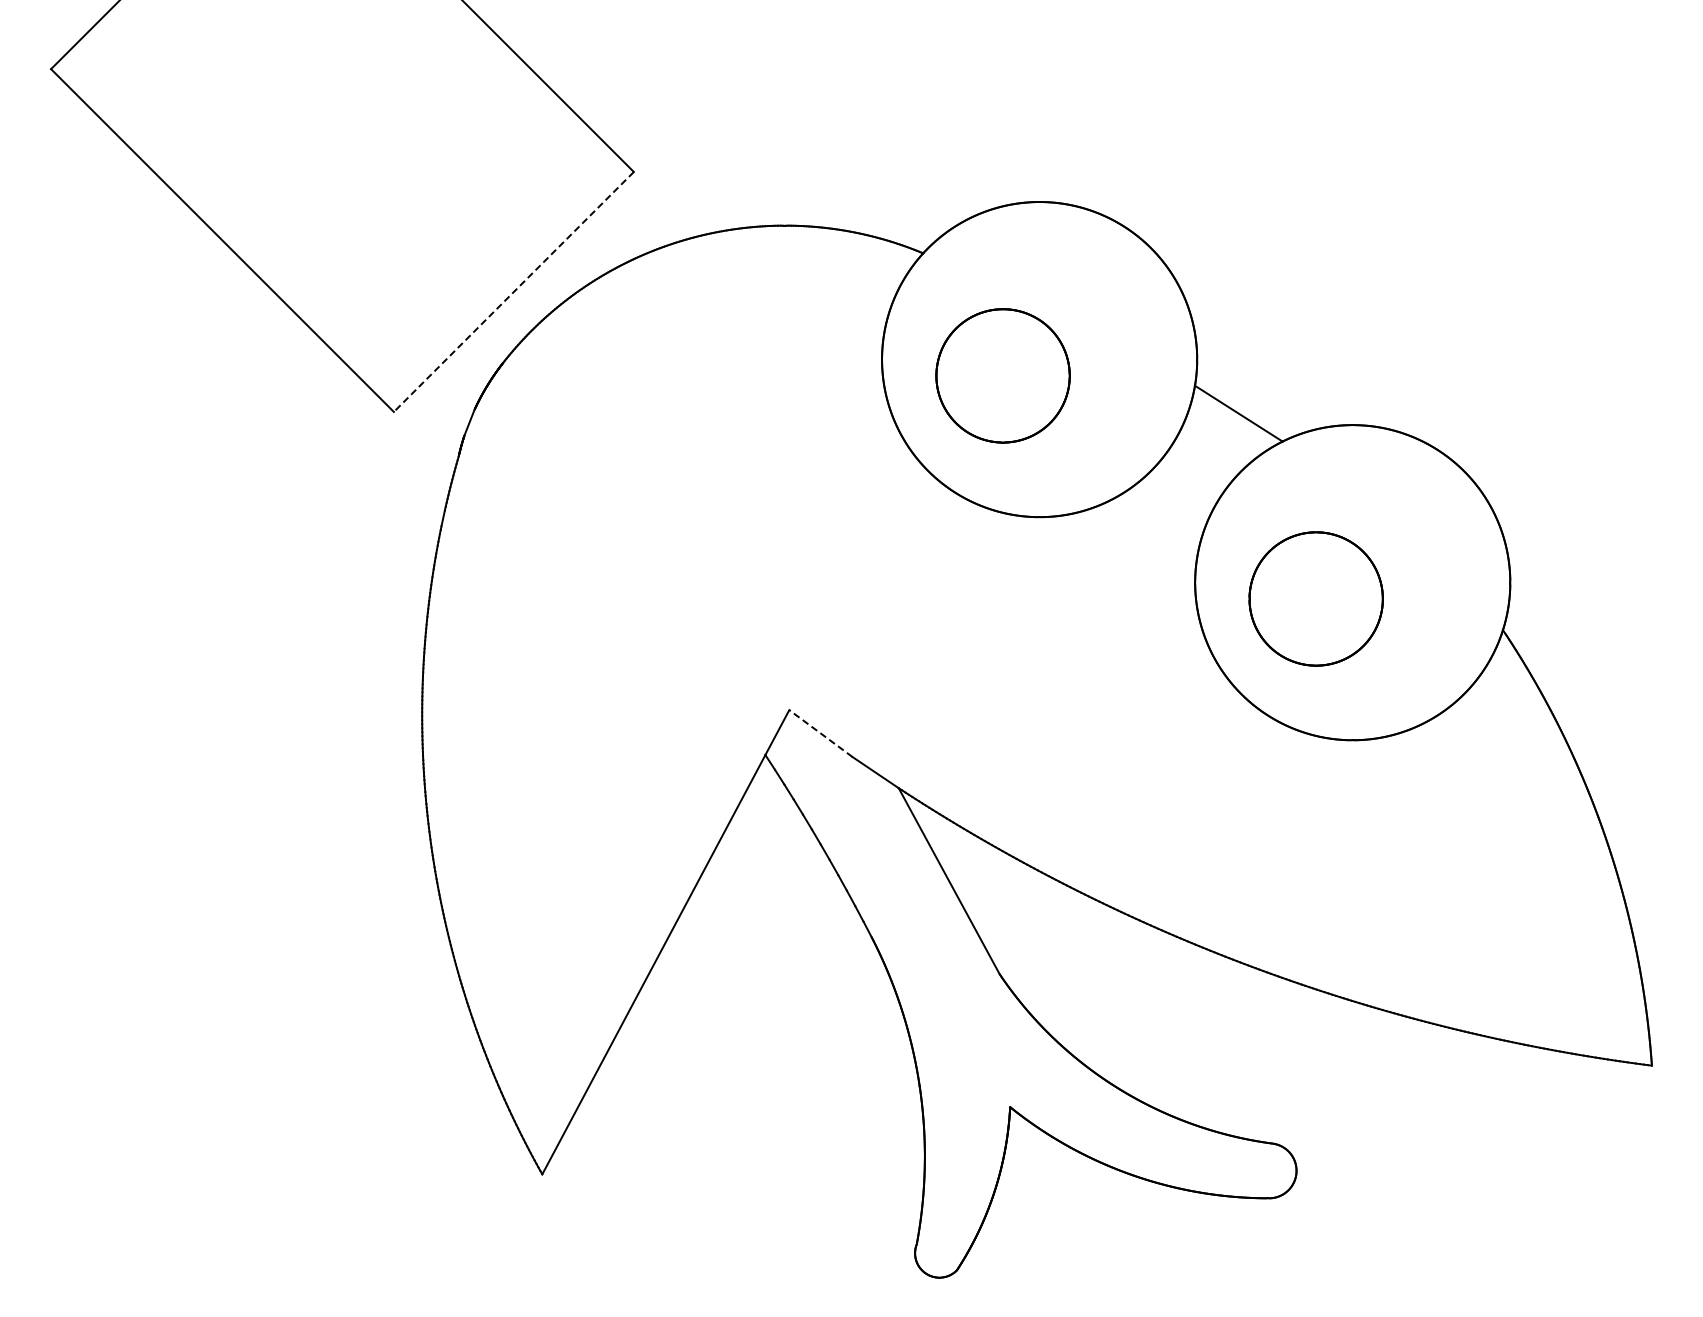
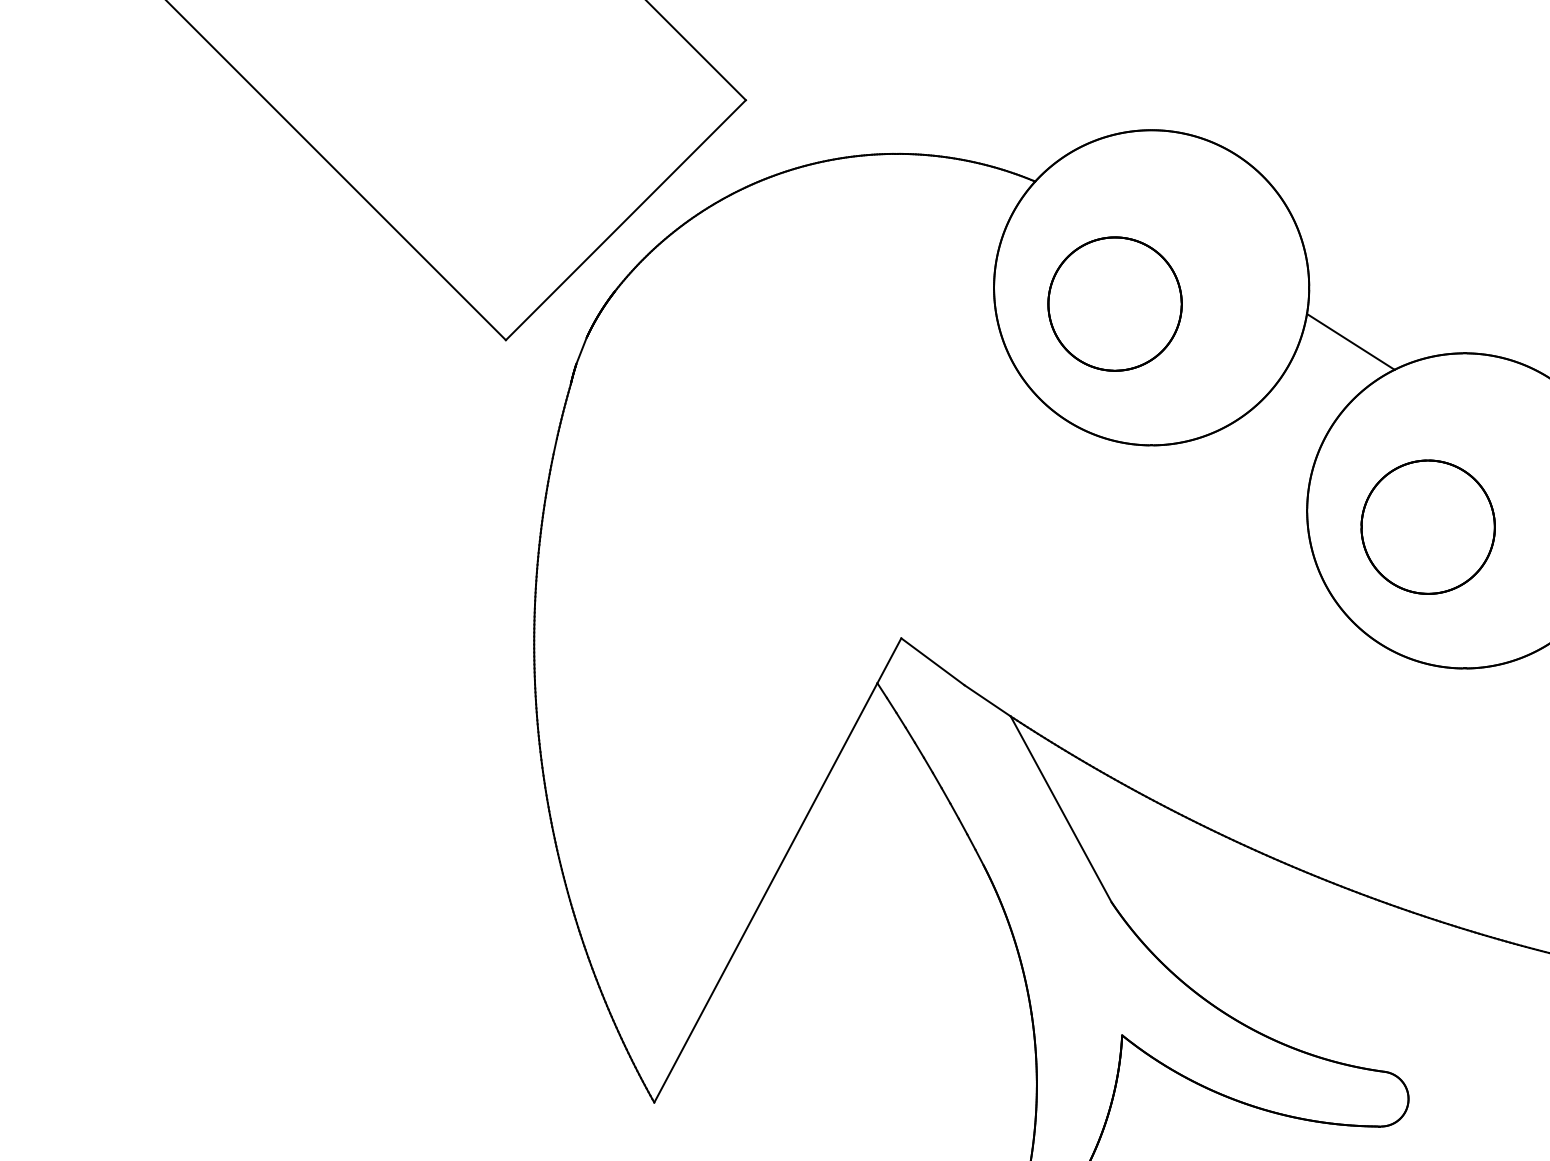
line: (513, 291) -> (625, 219), dashed -> solid
line: (820, 733) -> (932, 661), dashed -> solid

